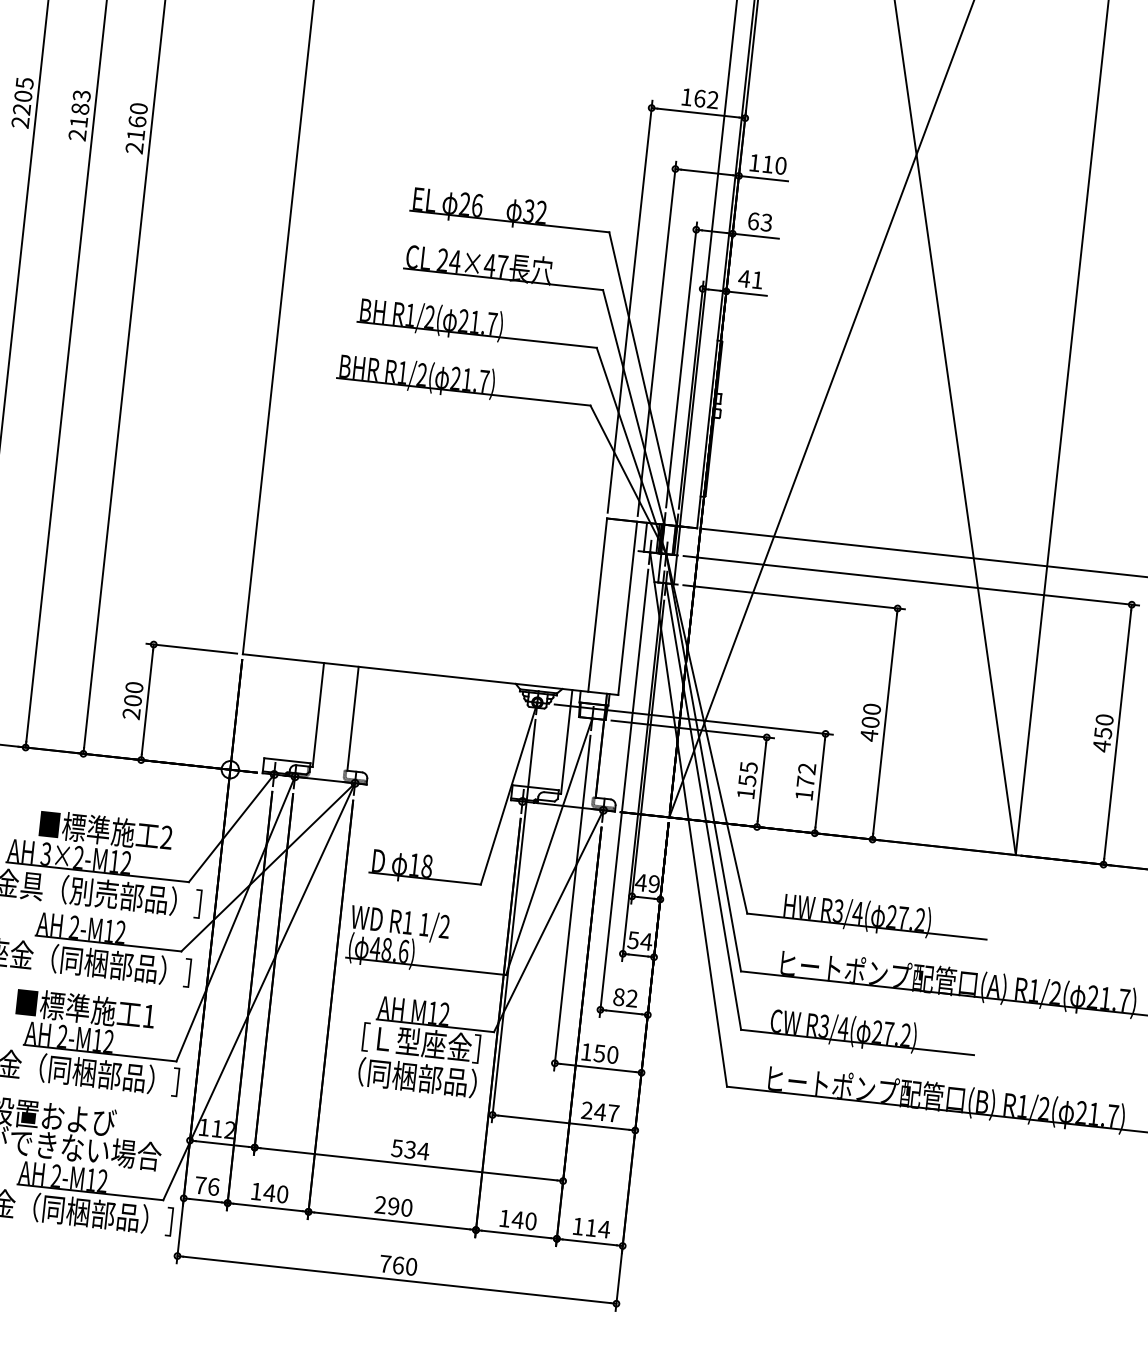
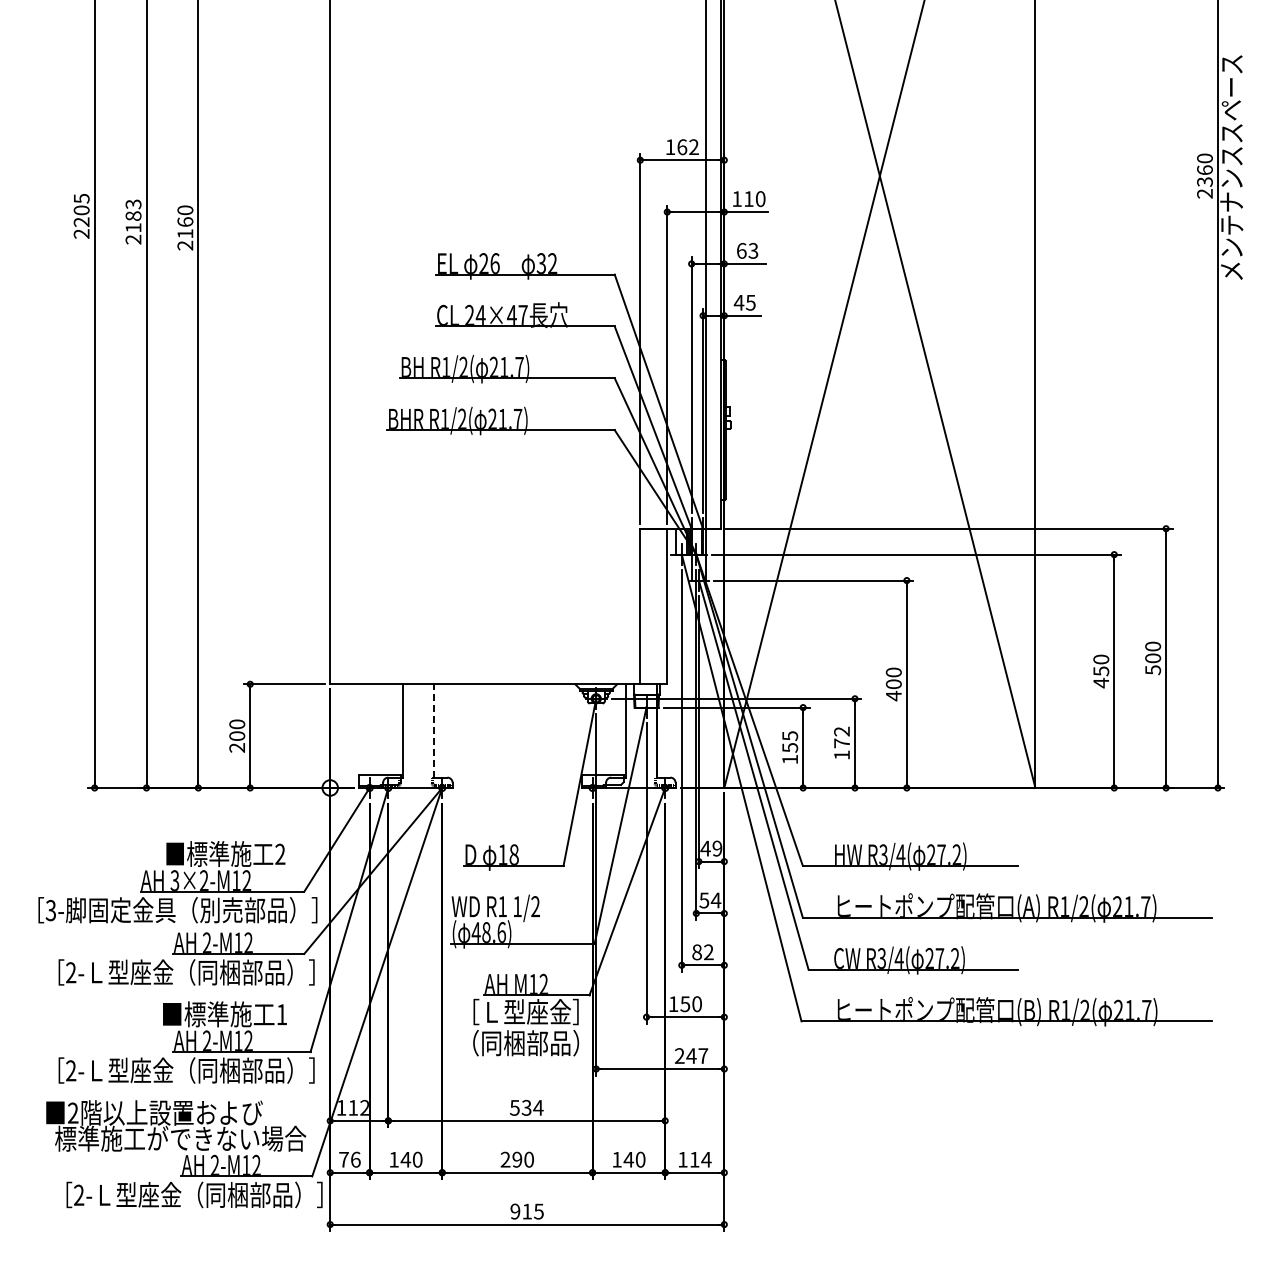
text: (757, 279) -> (750, 302), 41 -> 45
line: (353, 718) -> (434, 730), solid -> dashed
text: (397, 1265) -> (526, 1211), 760 -> 915

